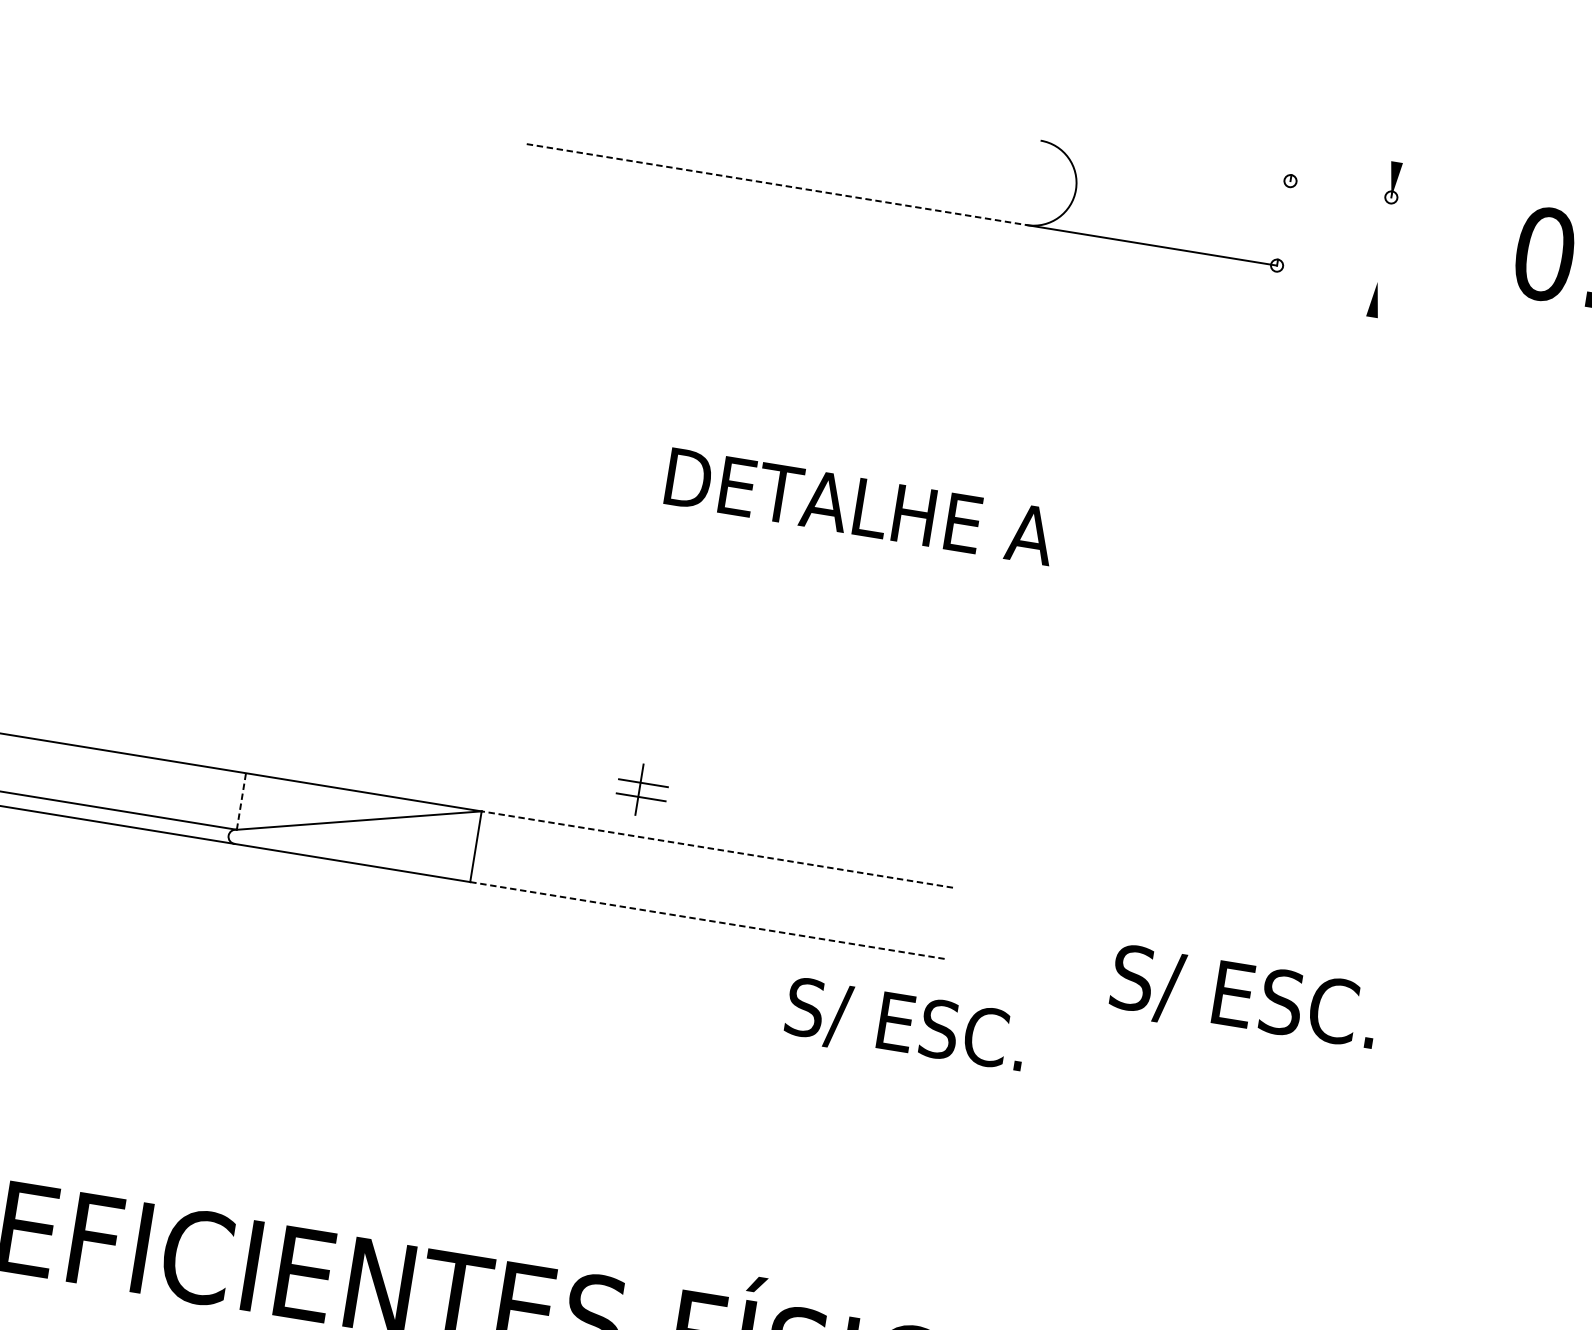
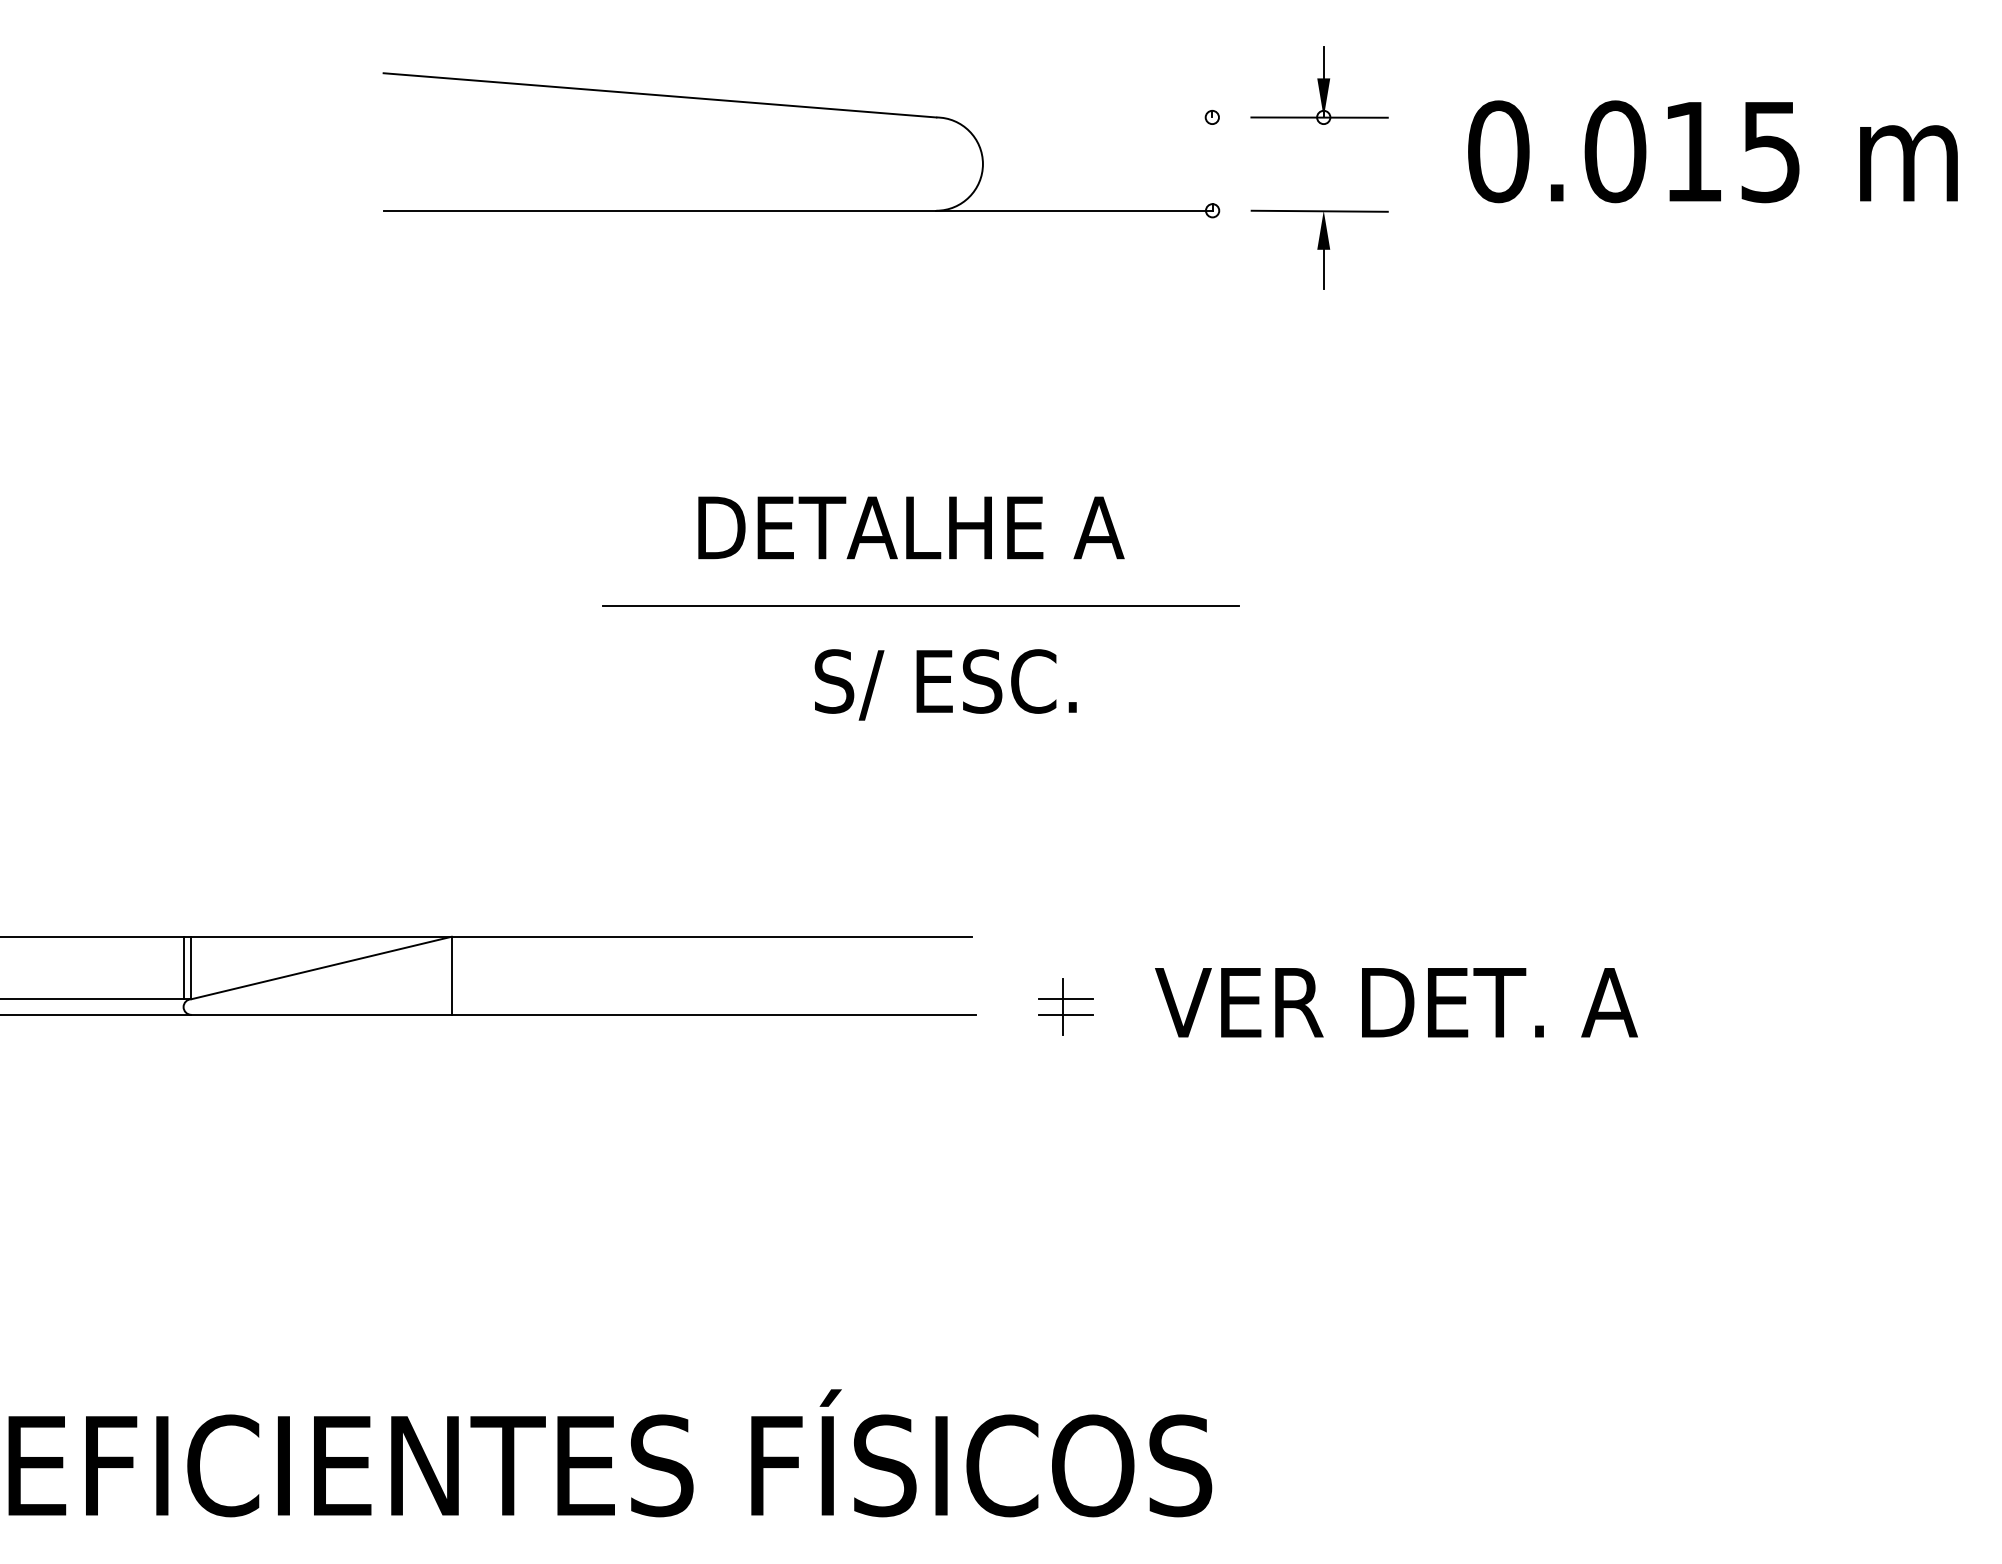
line: (793, 80) -> (659, 95), added
line: (1399, 147) -> (1323, 62), added
line: (777, 184) -> (660, 210), dashed -> solid
line: (1387, 196) -> (1319, 117), added
line: (1373, 281) -> (1319, 210), added
line: (1369, 334) -> (1323, 268), added
text: (860, 506) -> (911, 527), moved
line: (954, 580) -> (920, 605), added
part: (642, 789) -> (1065, 1006), moved
line: (234, 799) -> (183, 967), added
line: (241, 801) -> (191, 967), dashed -> solid
line: (716, 849) -> (711, 936), dashed -> solid
line: (708, 920) -> (714, 1014), dashed -> solid
text: (1326, 1013) -> (1396, 1006), S/ ESC. -> VER DET. A
text: (905, 1026) -> (945, 684), moved

